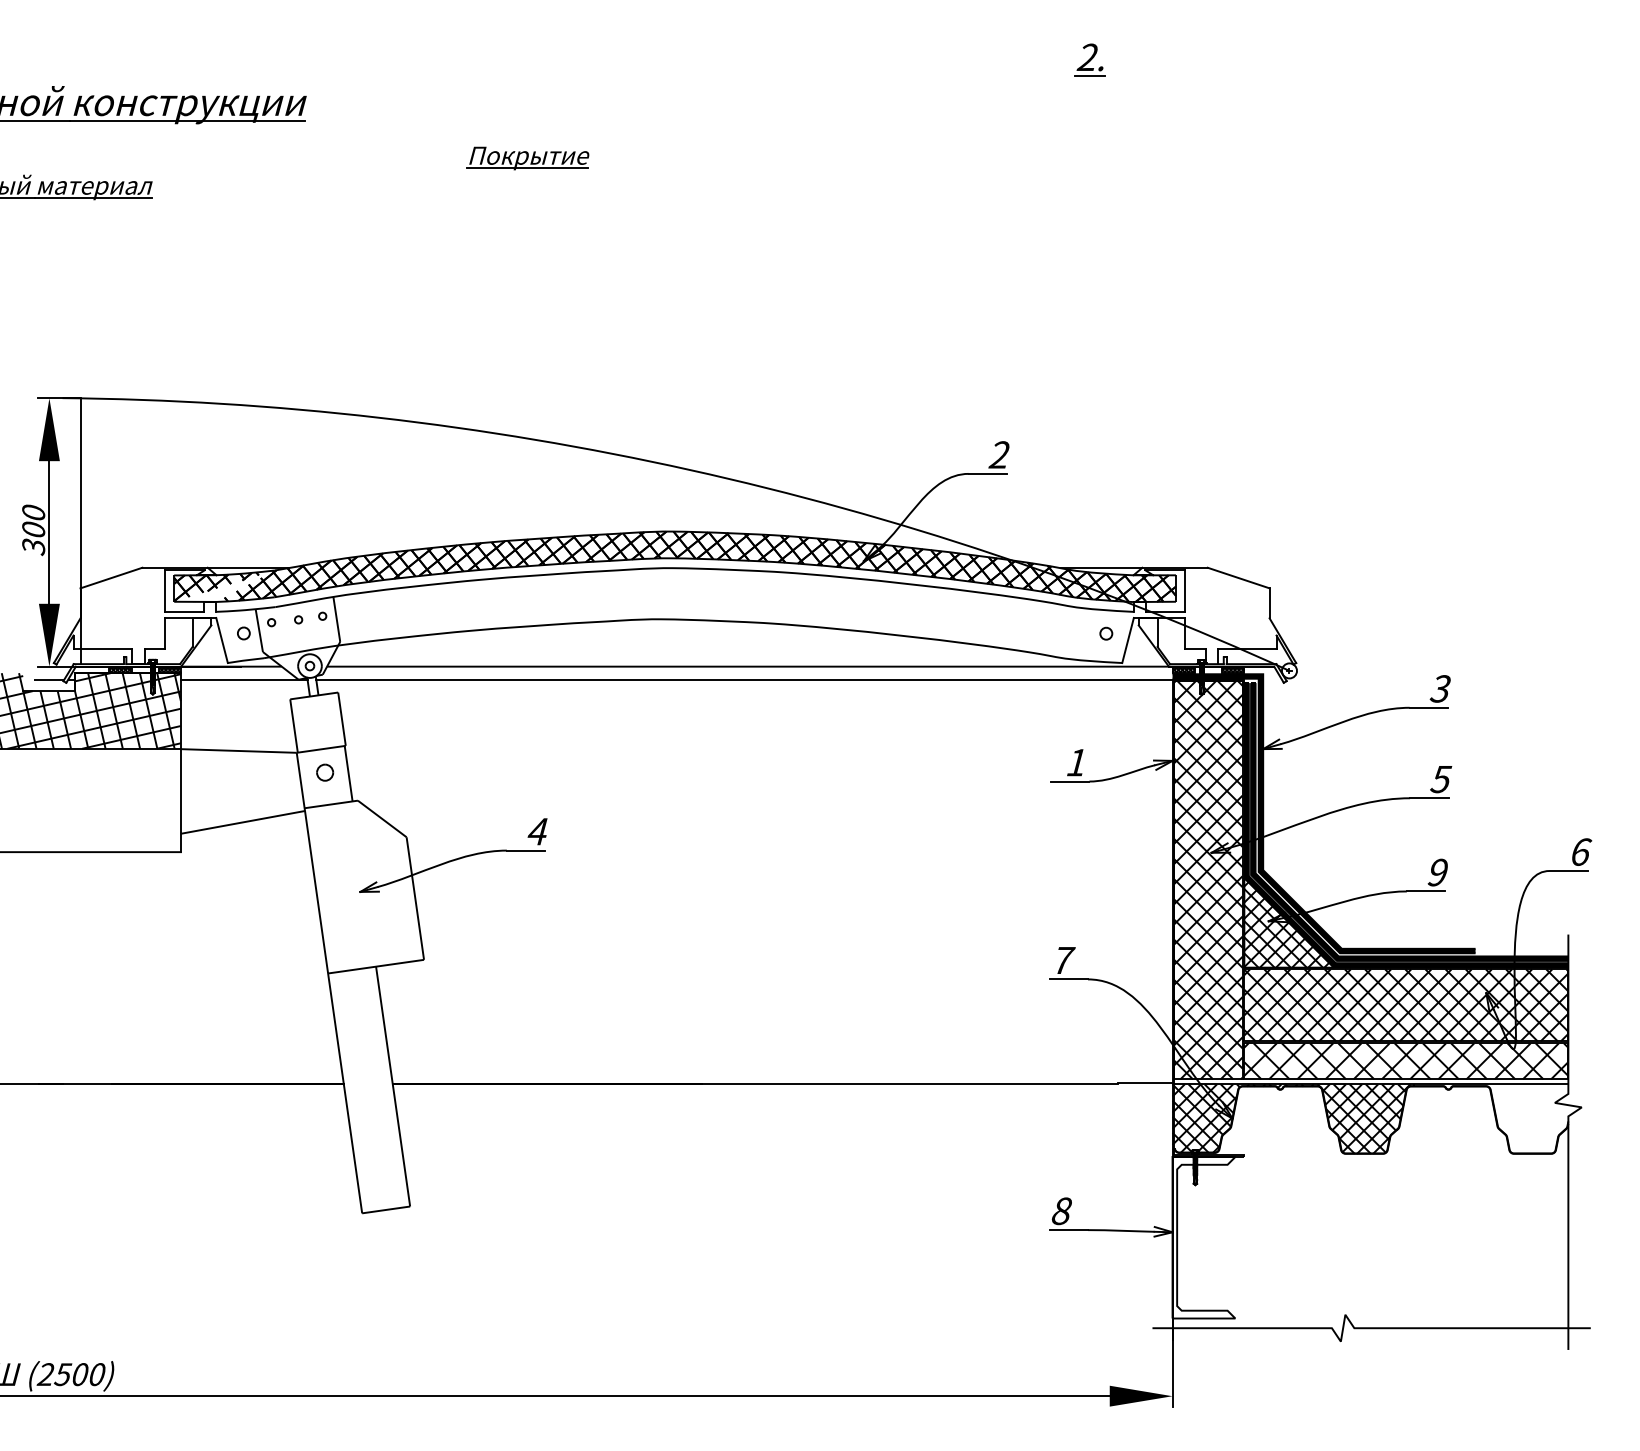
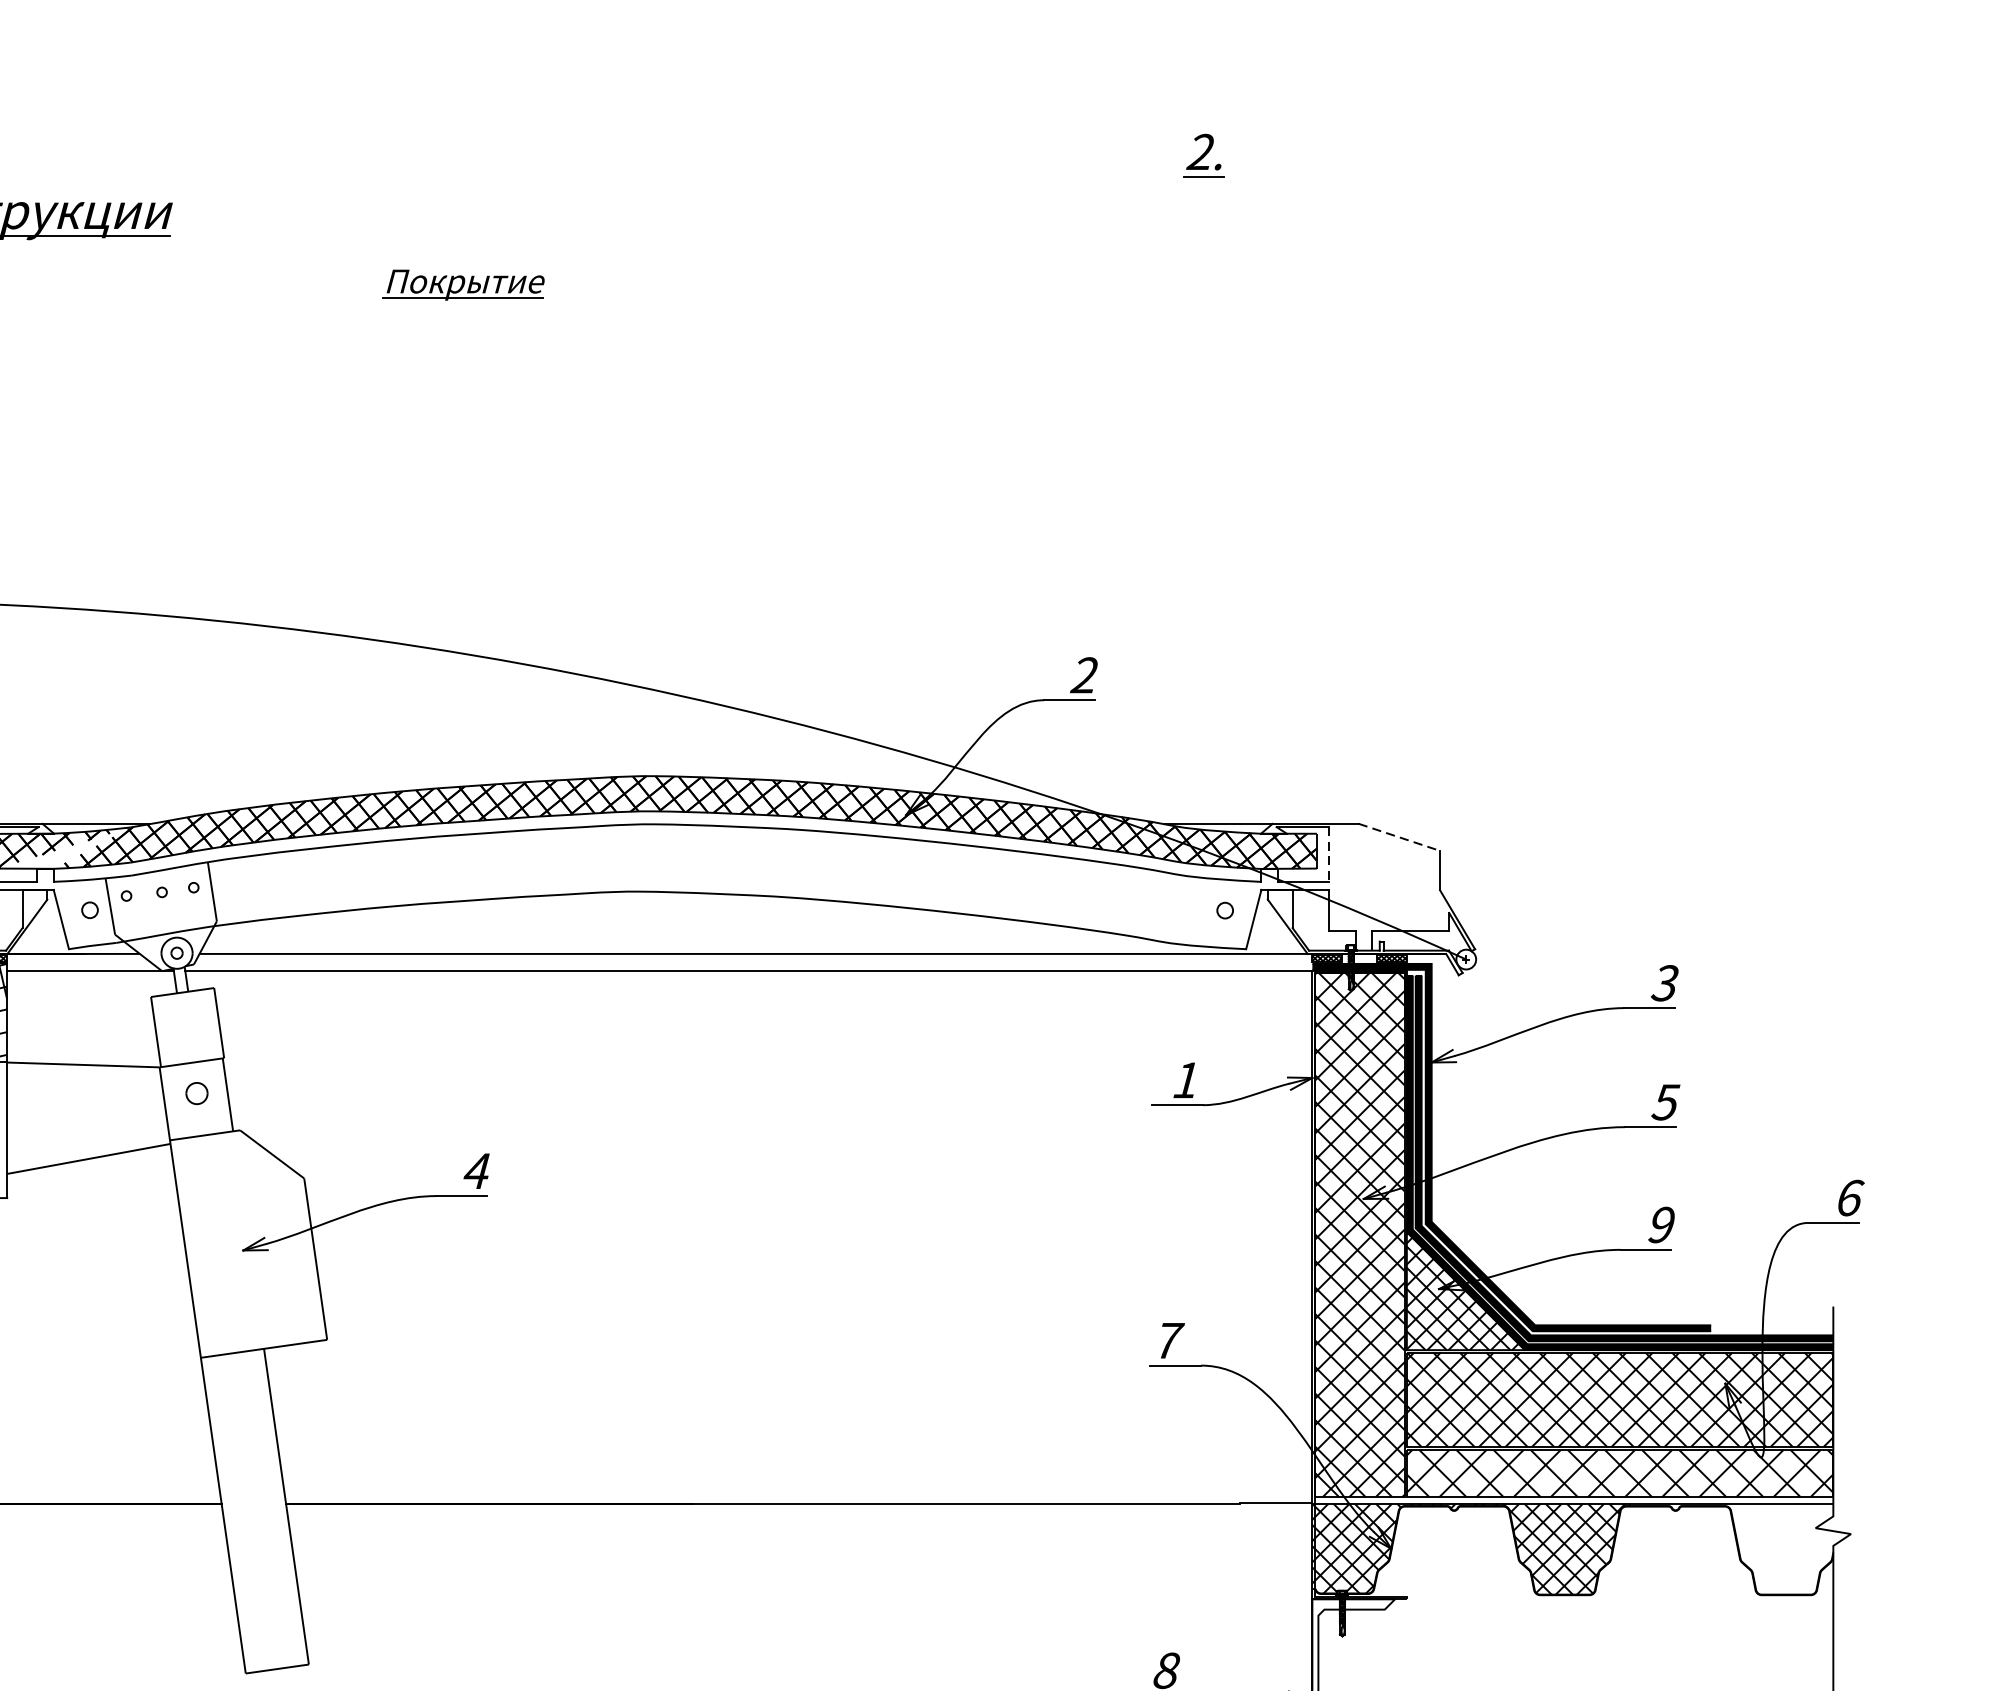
line: (1238, 578) -> (1399, 837), solid -> dashed
line: (1185, 590) -> (1329, 853), solid -> dashed

